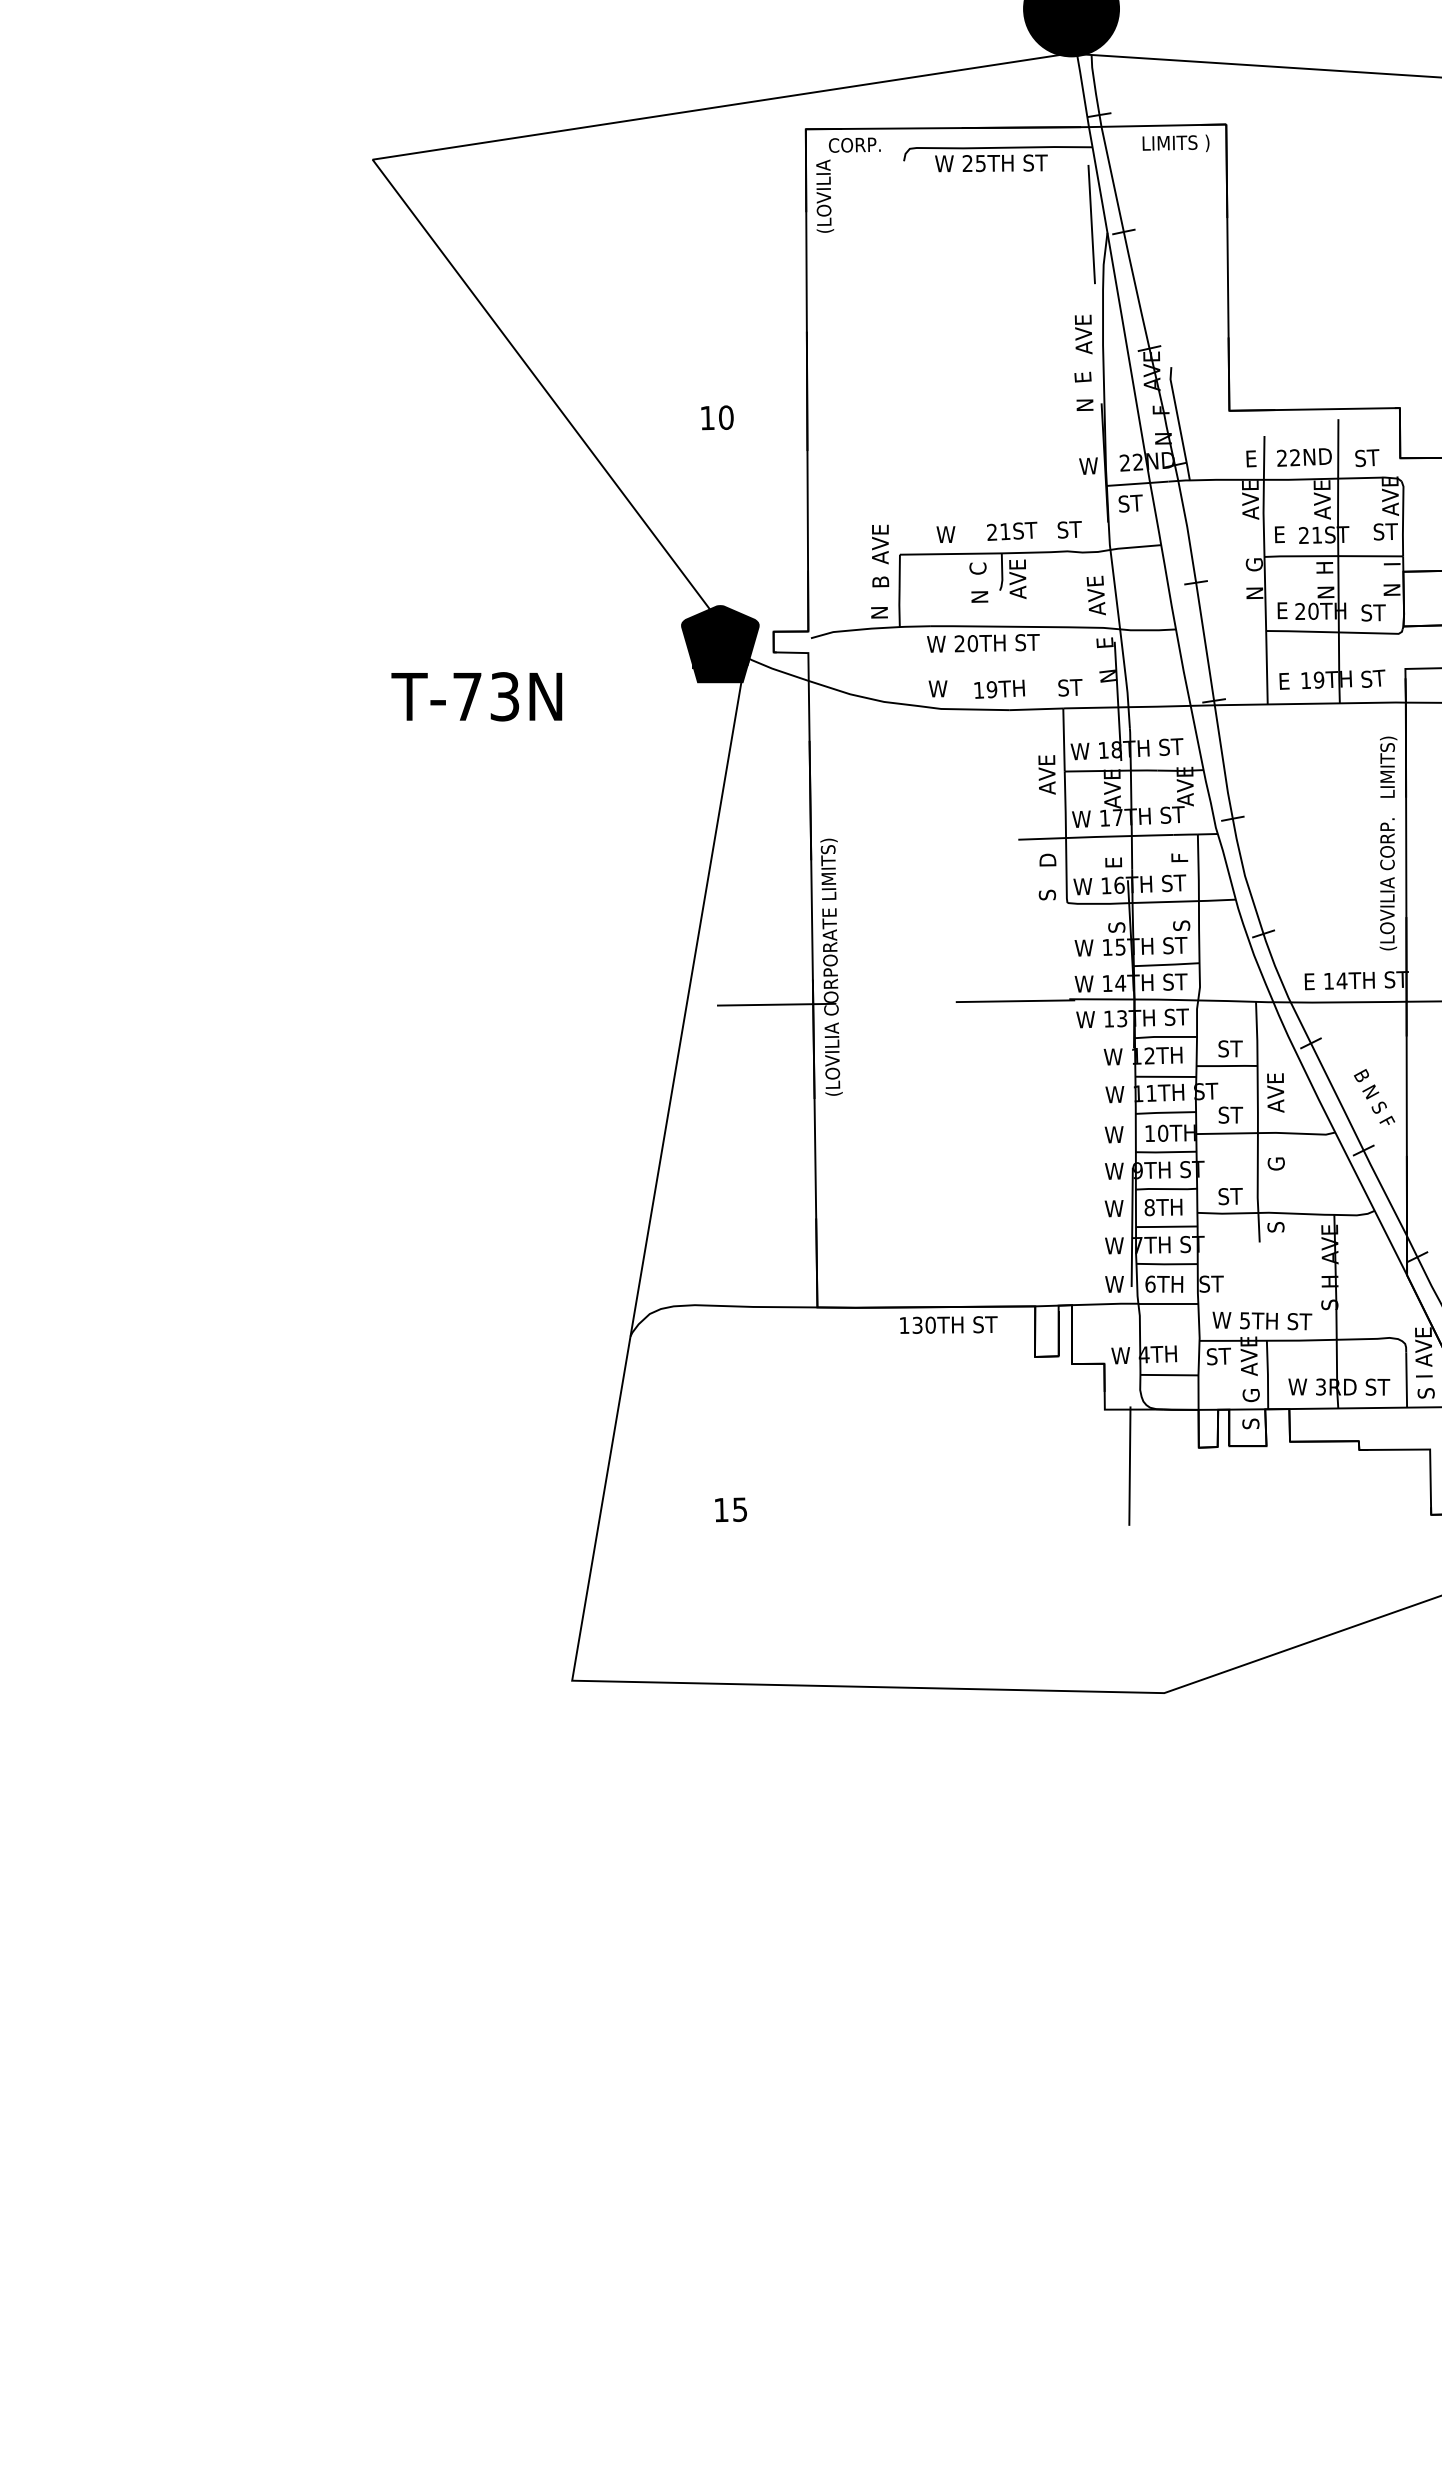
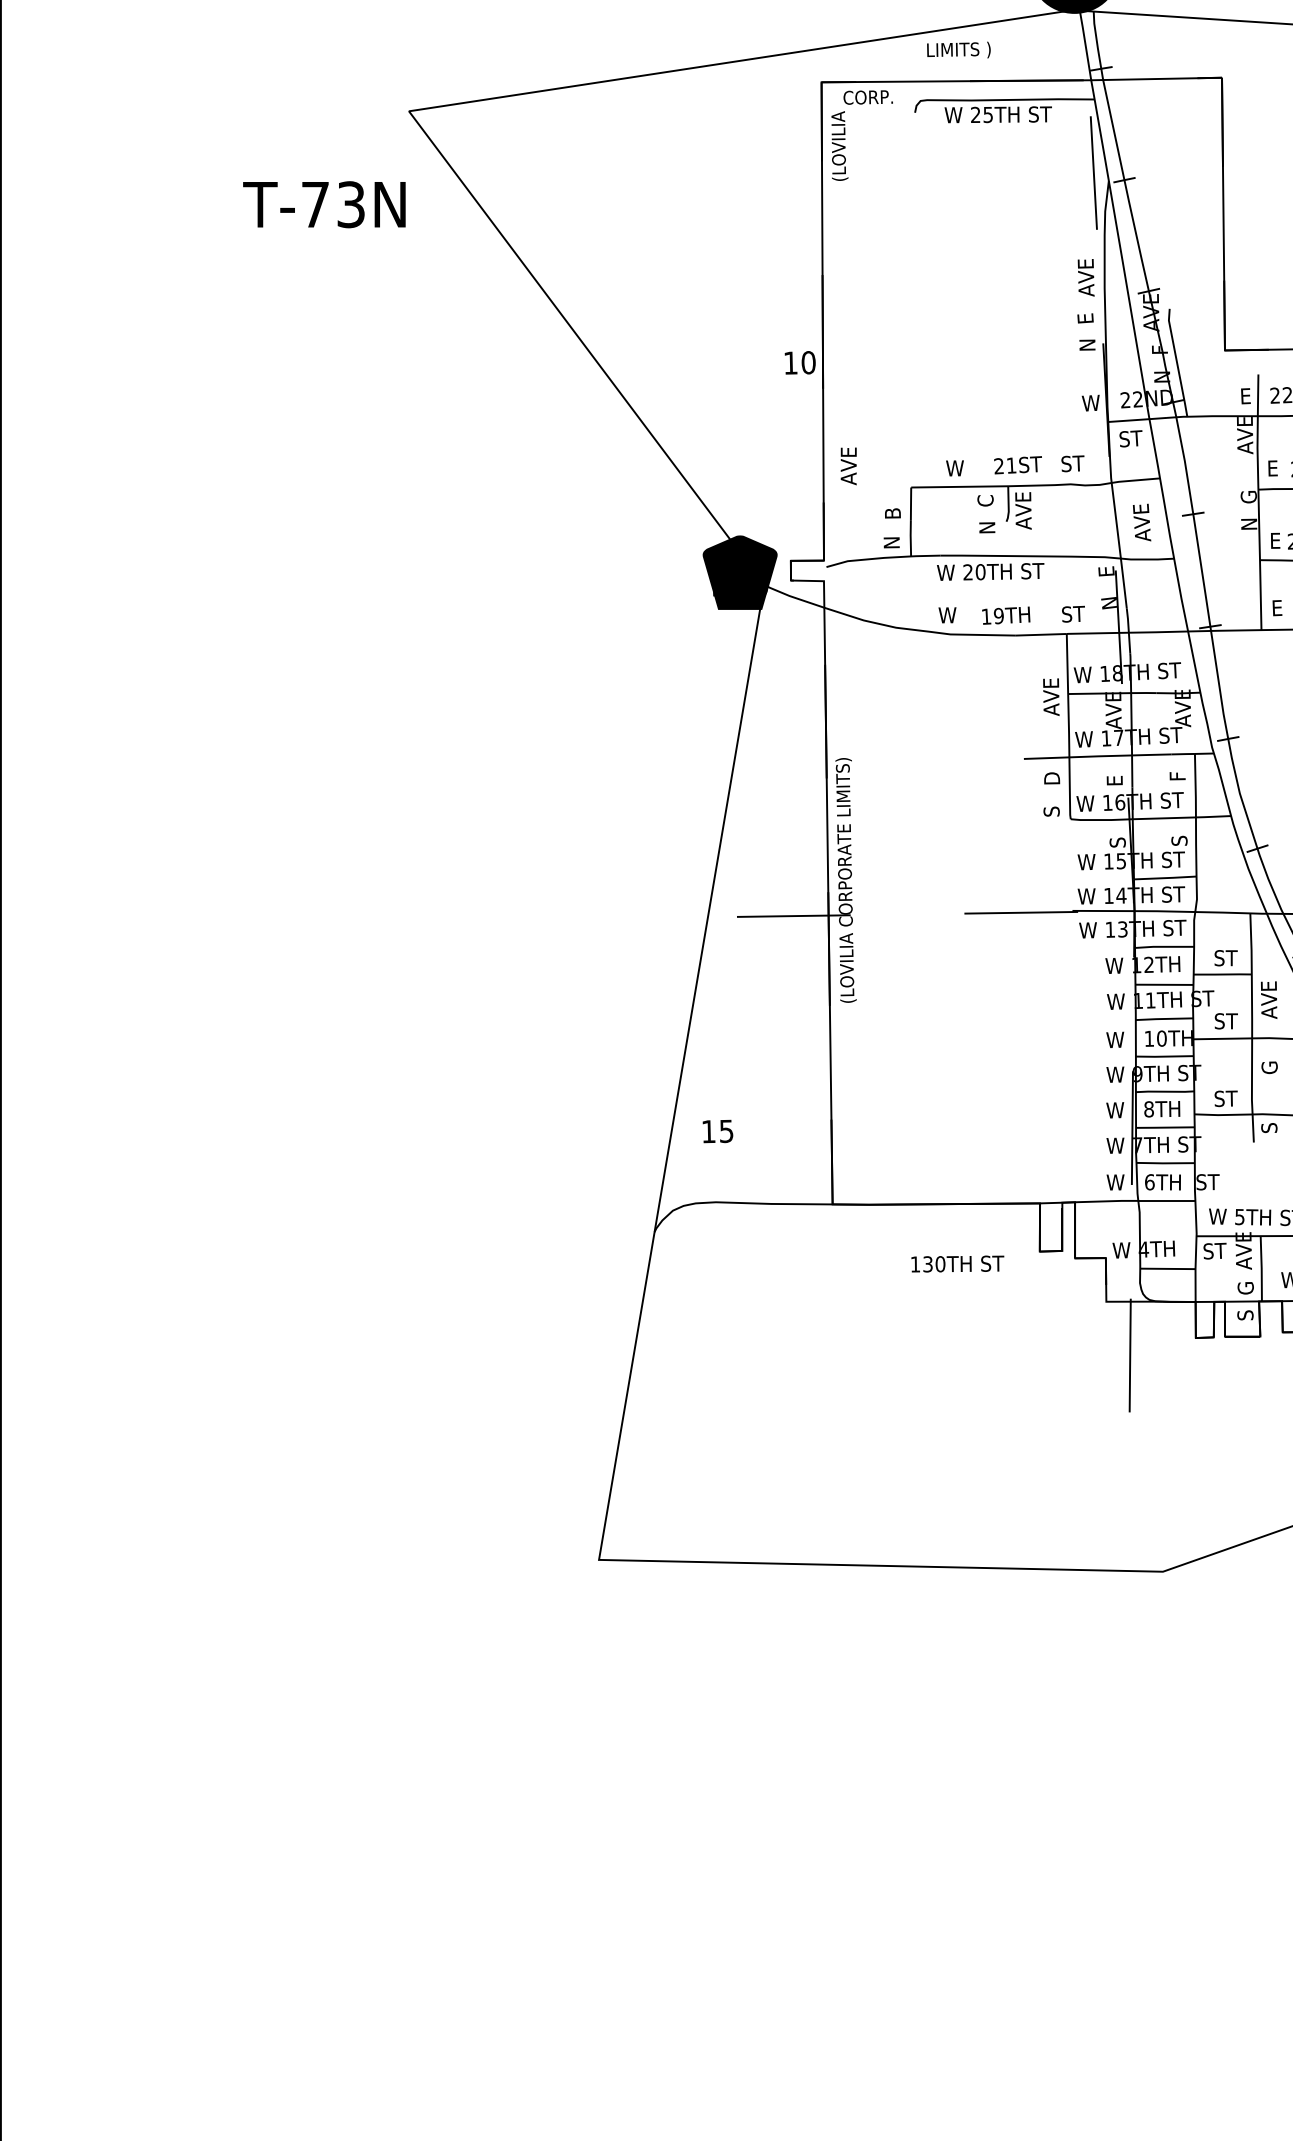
text: (1175, 143) -> (958, 50), moved
text: (717, 417) -> (800, 362), moved
text: (880, 544) -> (848, 466), moved
text: (1095, 595) -> (1141, 522), moved
text: (476, 696) -> (324, 204), moved
text: (948, 1324) -> (957, 1263), moved
text: (730, 1509) -> (717, 1131), moved

